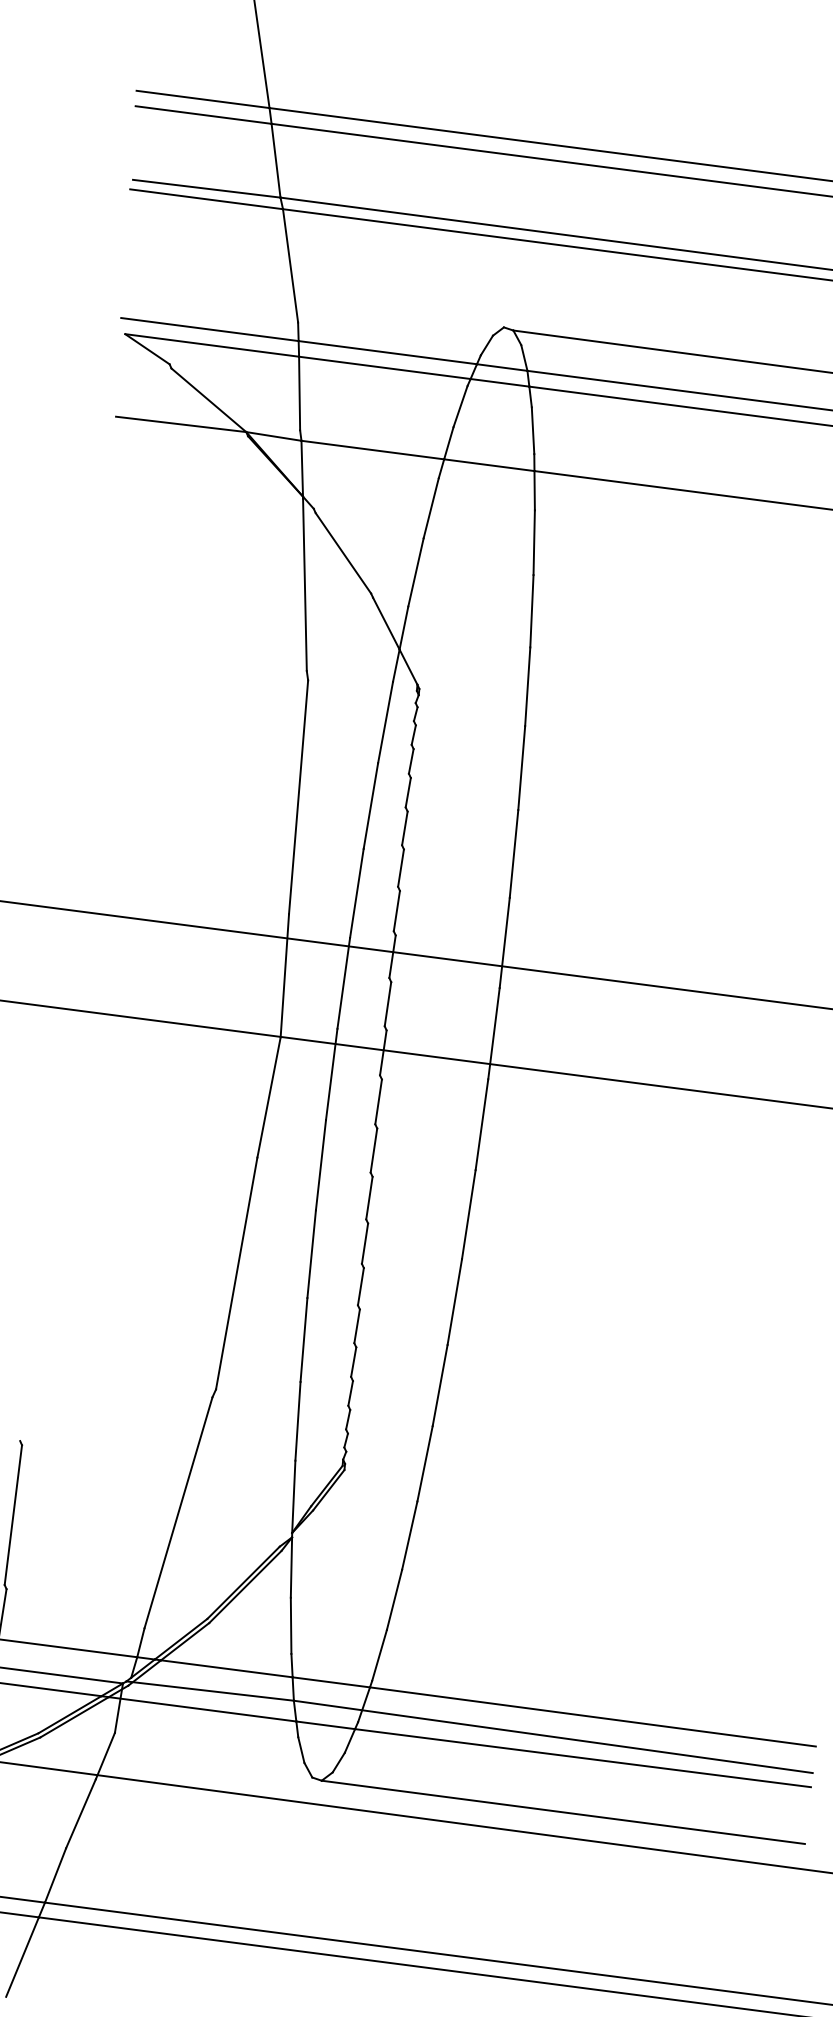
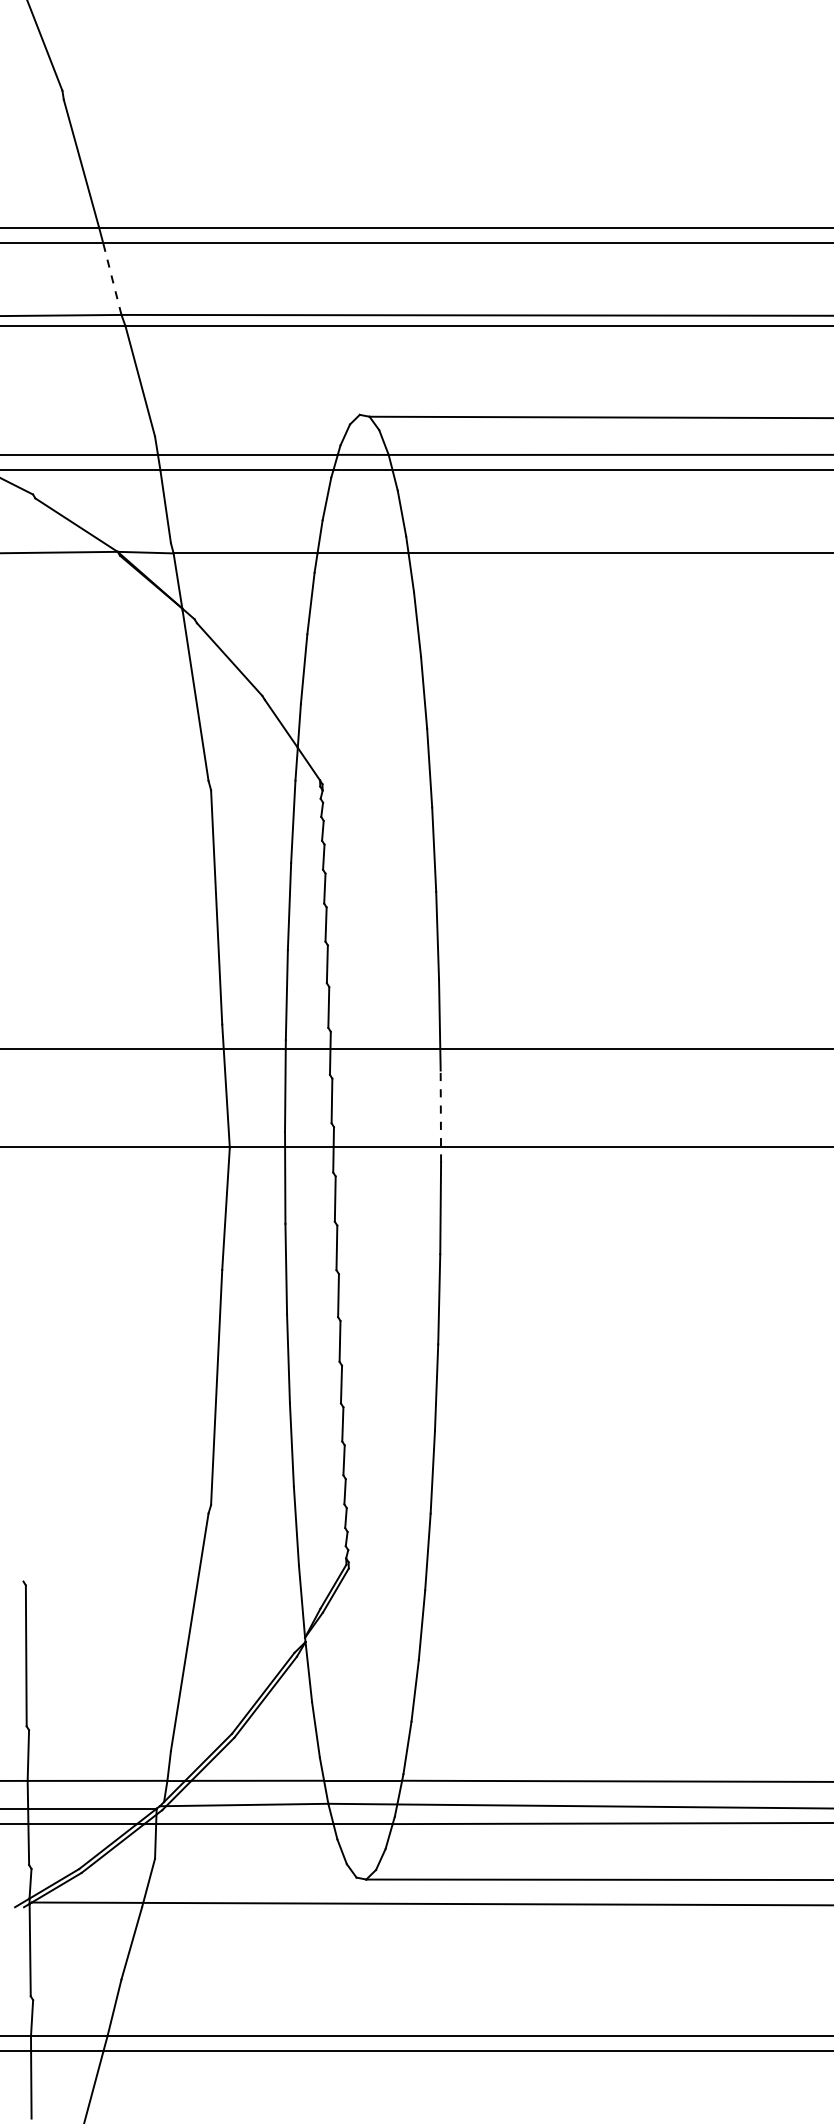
line: (276, 160) -> (112, 278), solid -> dashed
line: (493, 1033) -> (440, 1116), solid -> dashed

